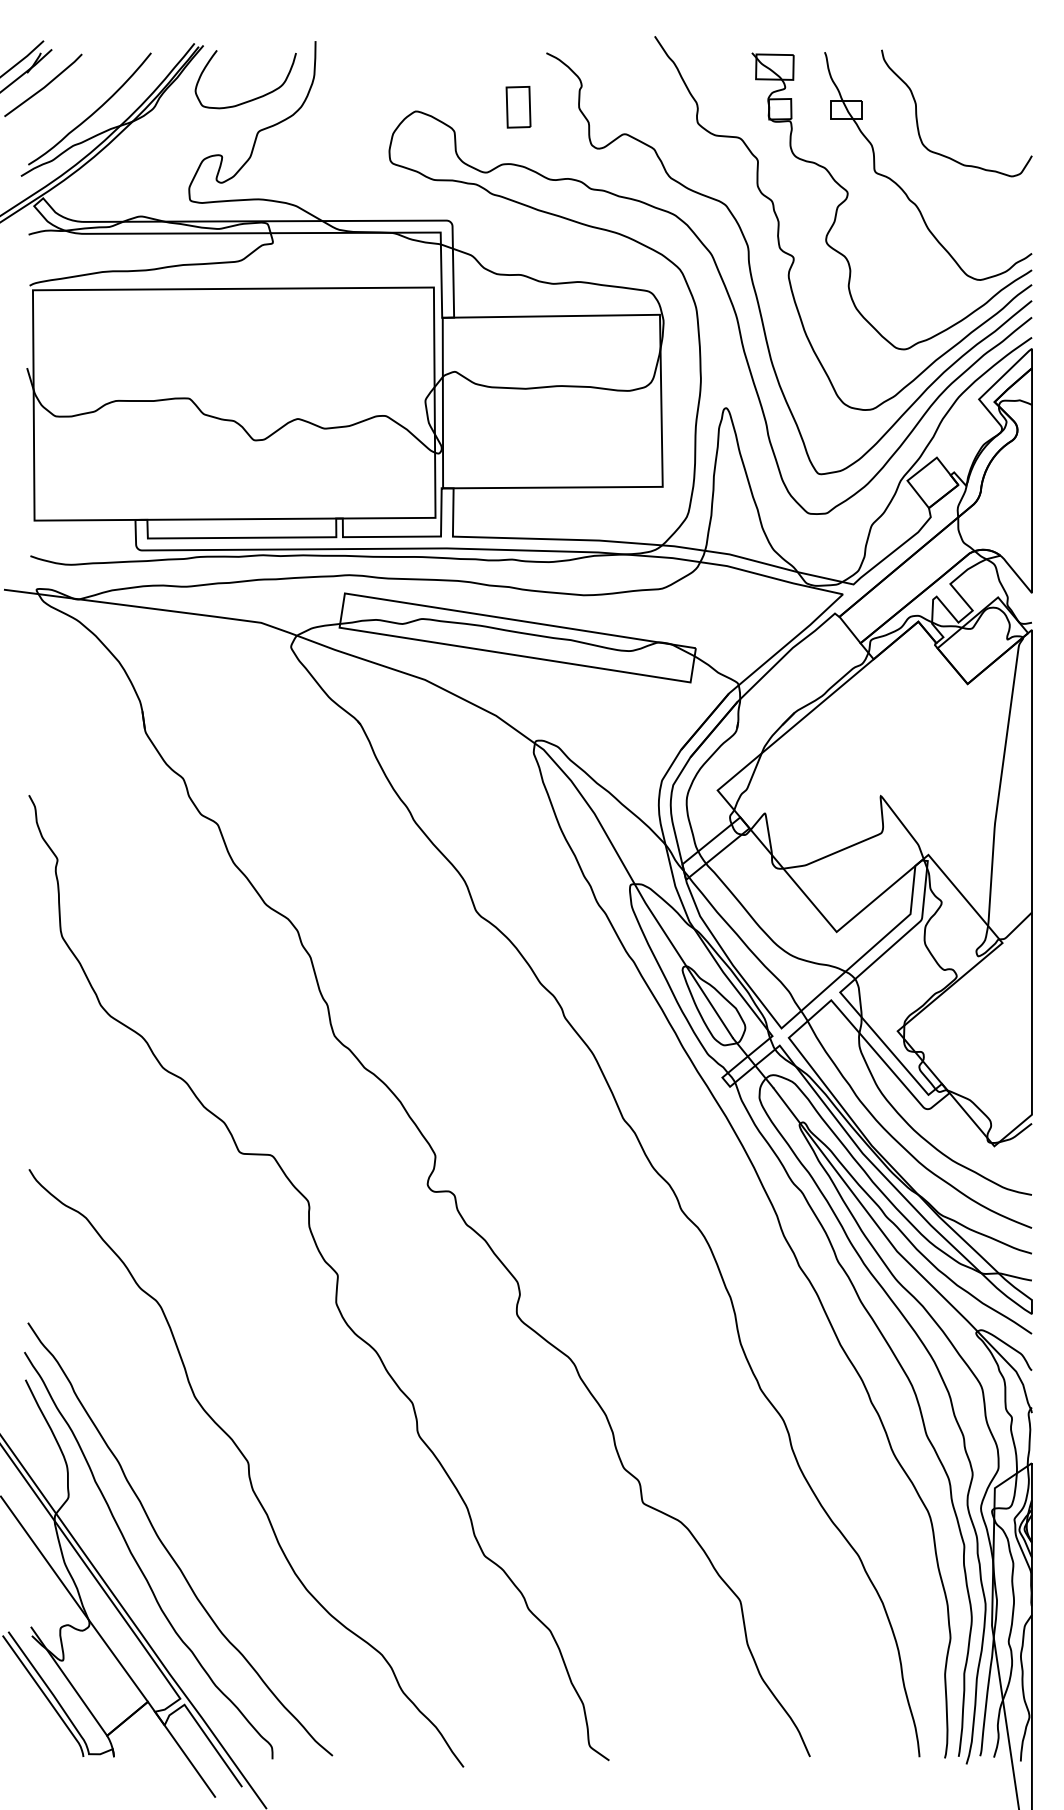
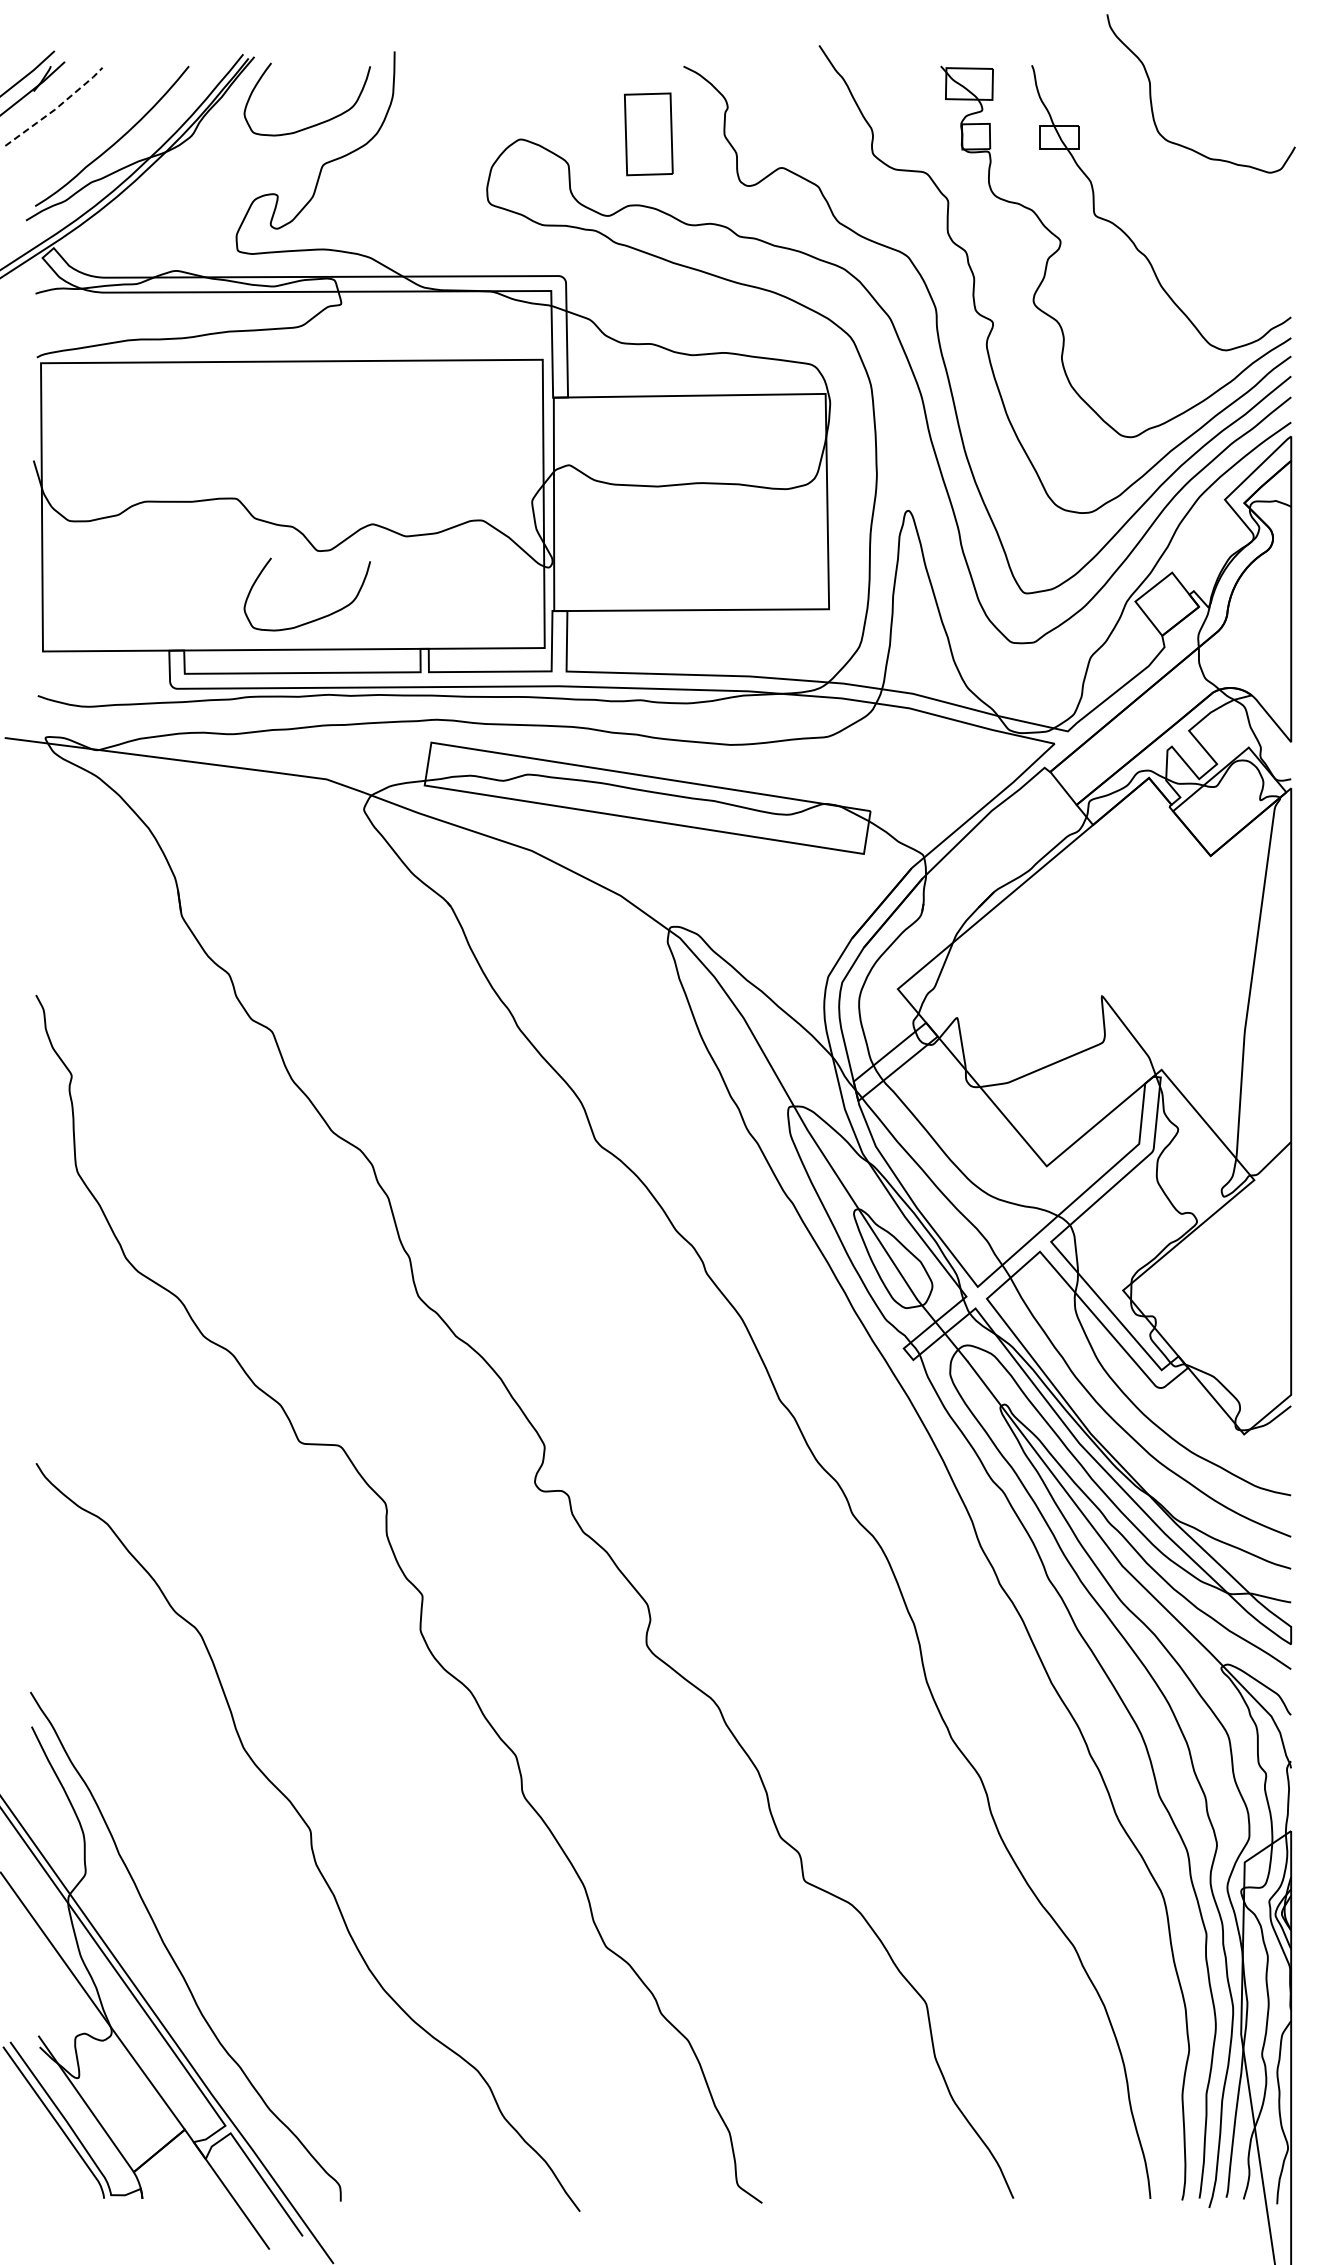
line: (44, 86) -> (55, 108), solid -> dashed
part: (518, 106) -> (648, 133), size x1.6
curve: (917, 113) -> (1151, 93), moved
curve: (251, 495) -> (314, 619), added
curve: (166, 1548) -> (208, 1937), removed

